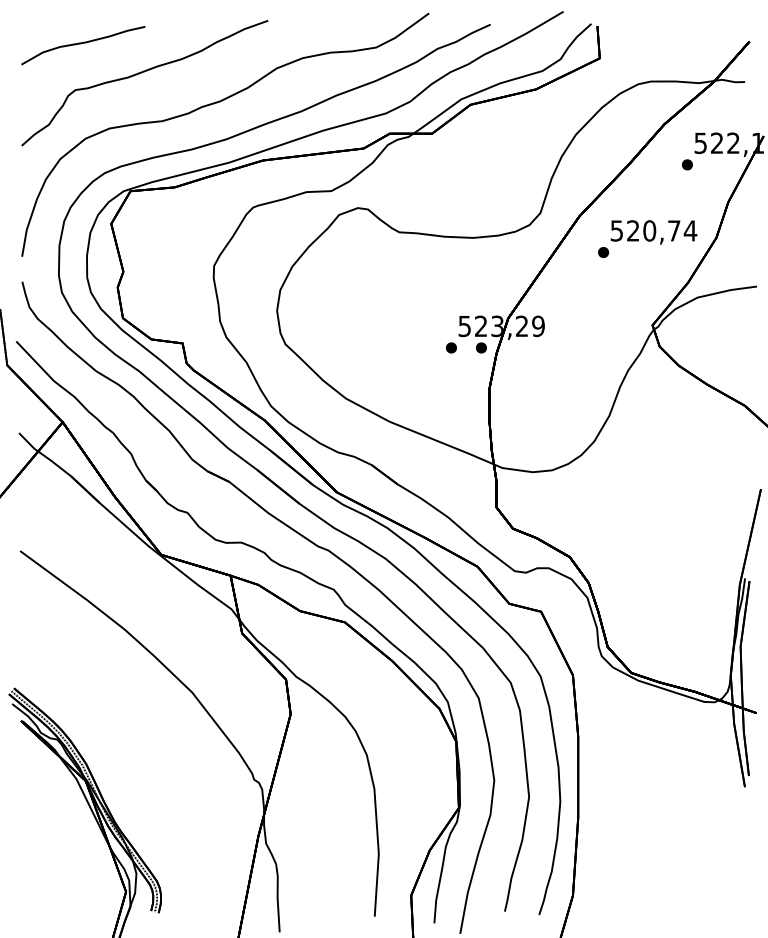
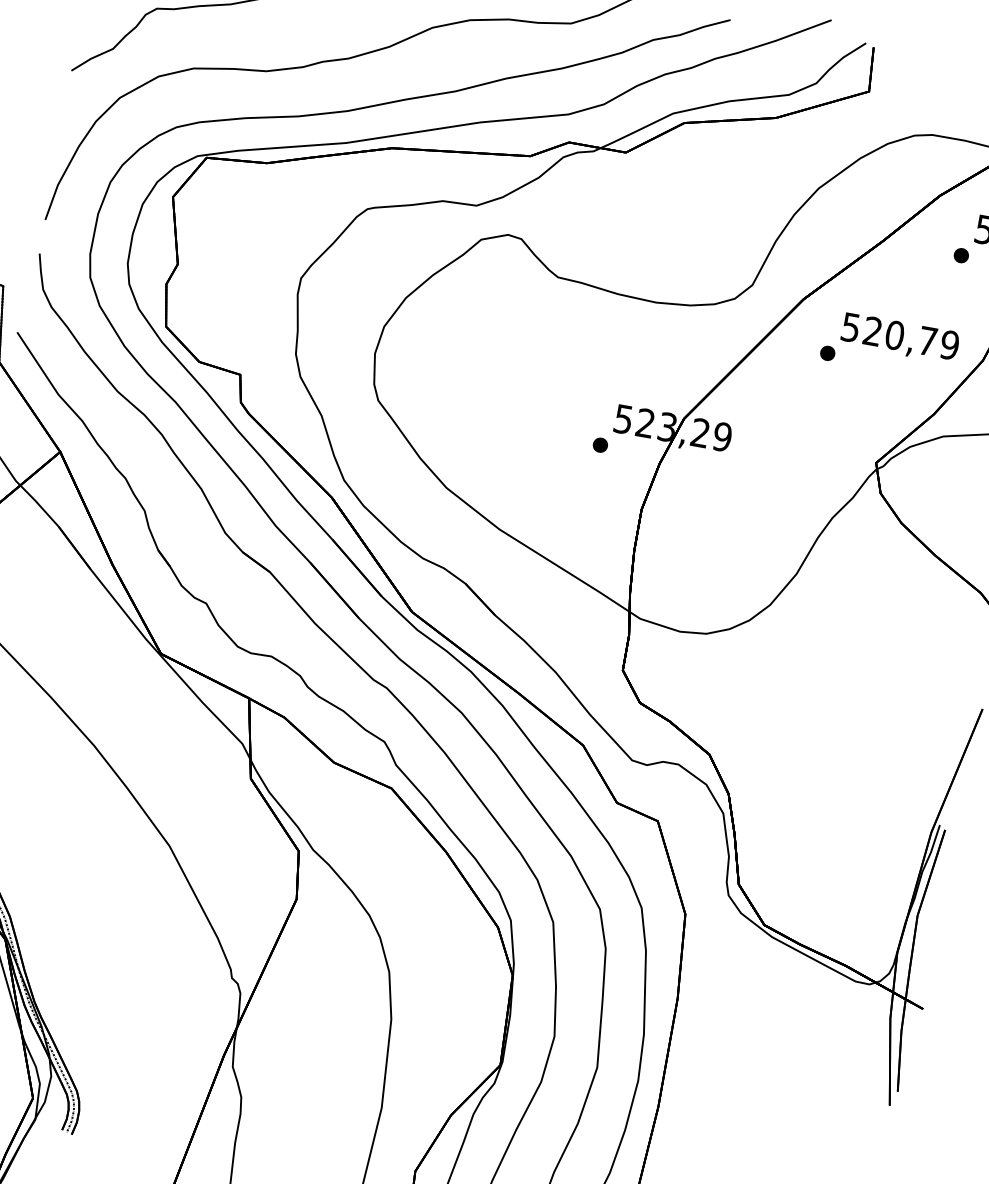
text: (690, 230) -> (949, 344), 520,74 -> 520,79
part: (481, 347) -> (640, 451), removed

